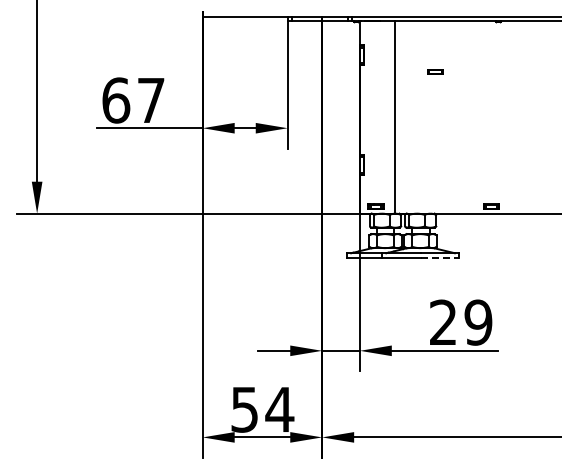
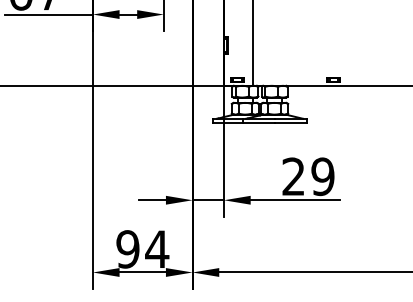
line: (440, 258) -> (291, 123), dashed -> solid
text: (244, 409) -> (127, 249), 54 -> 94

